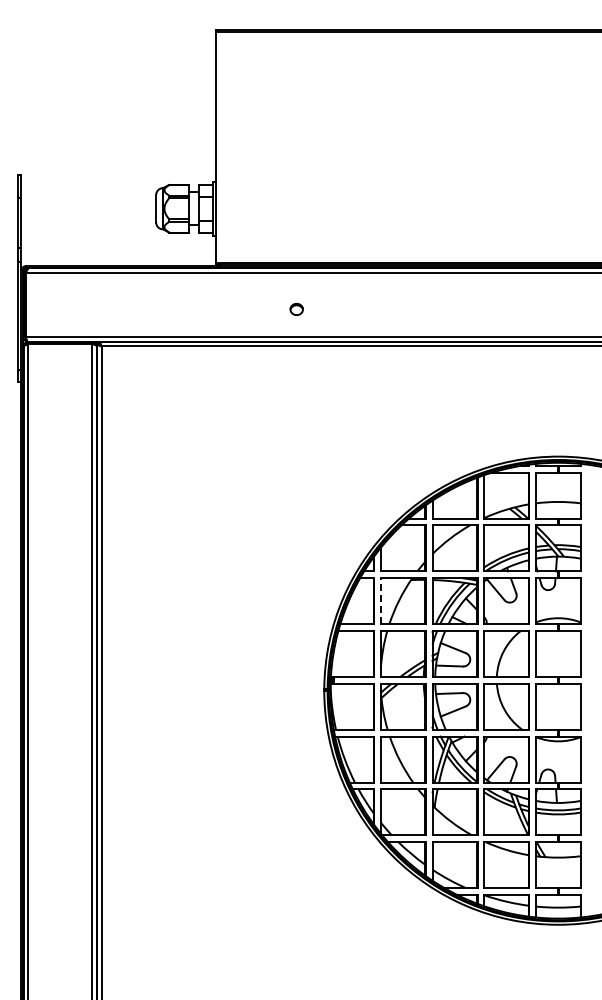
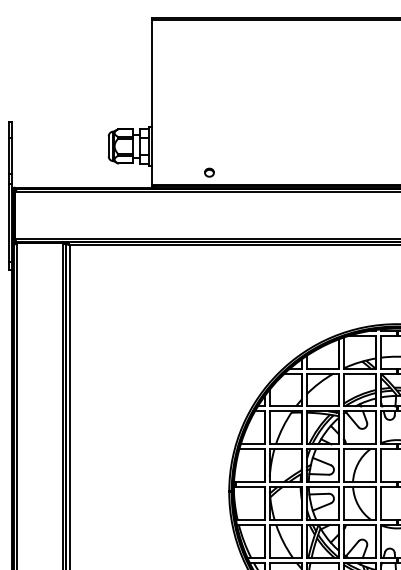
part: (296, 309) -> (209, 172), moved
line: (380, 601) -> (269, 428), dashed -> solid

